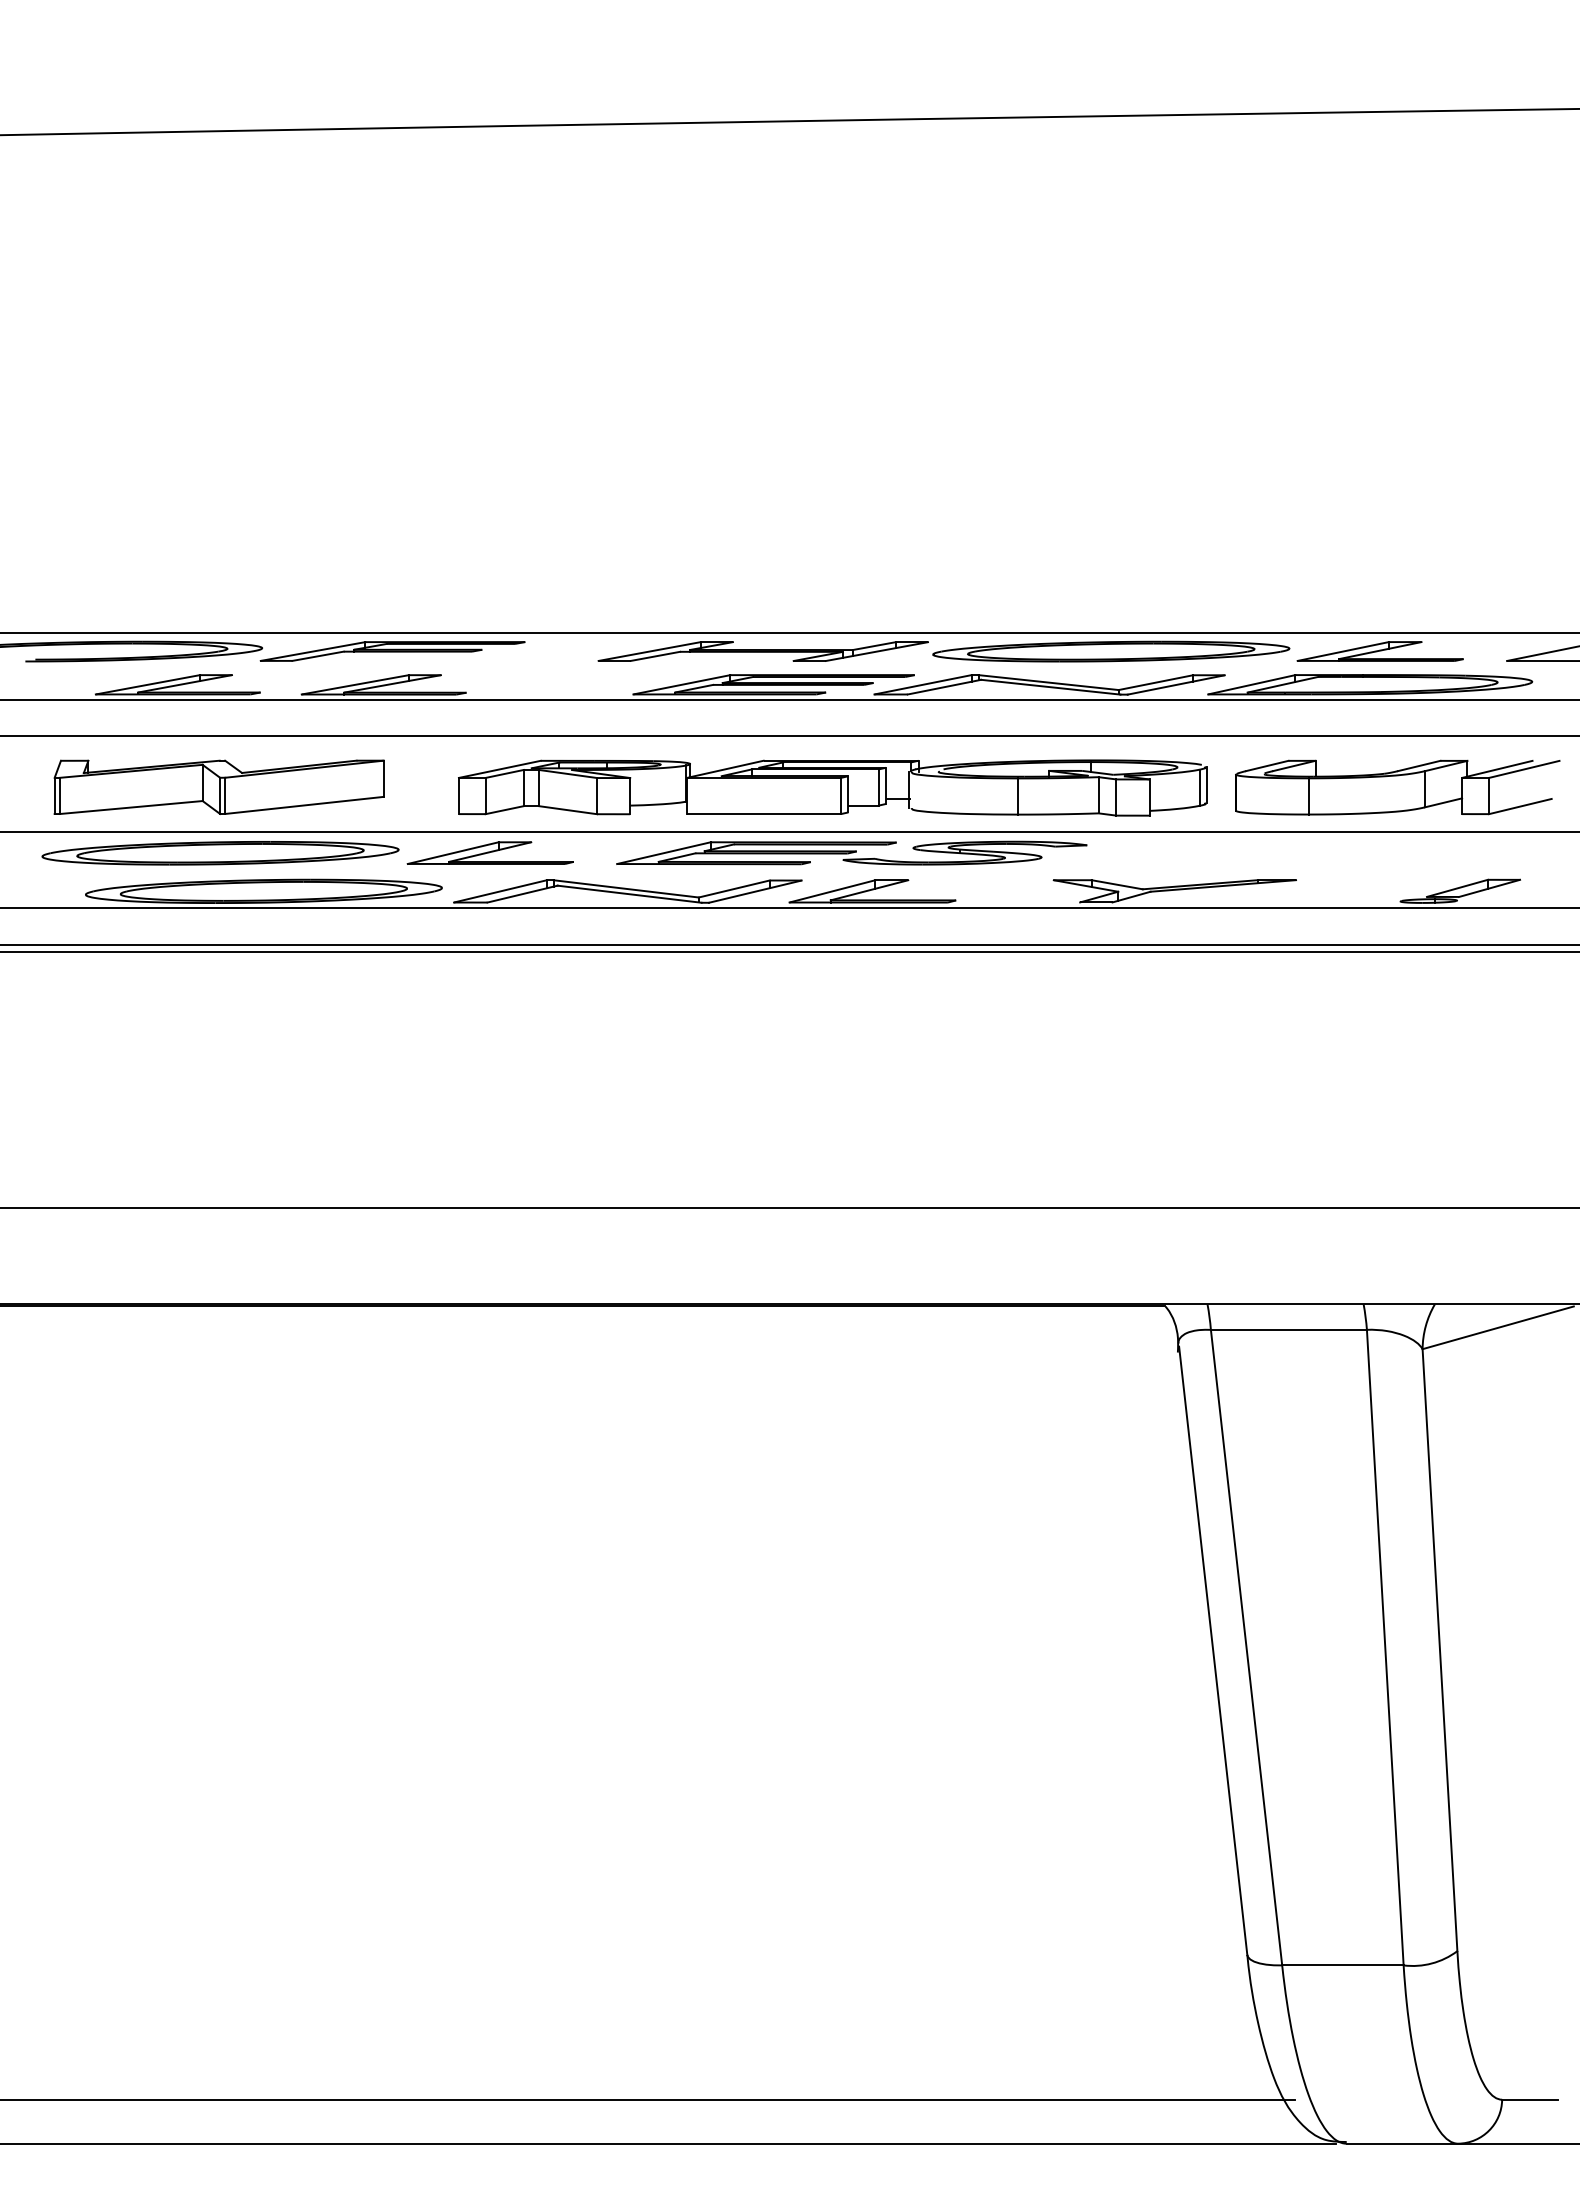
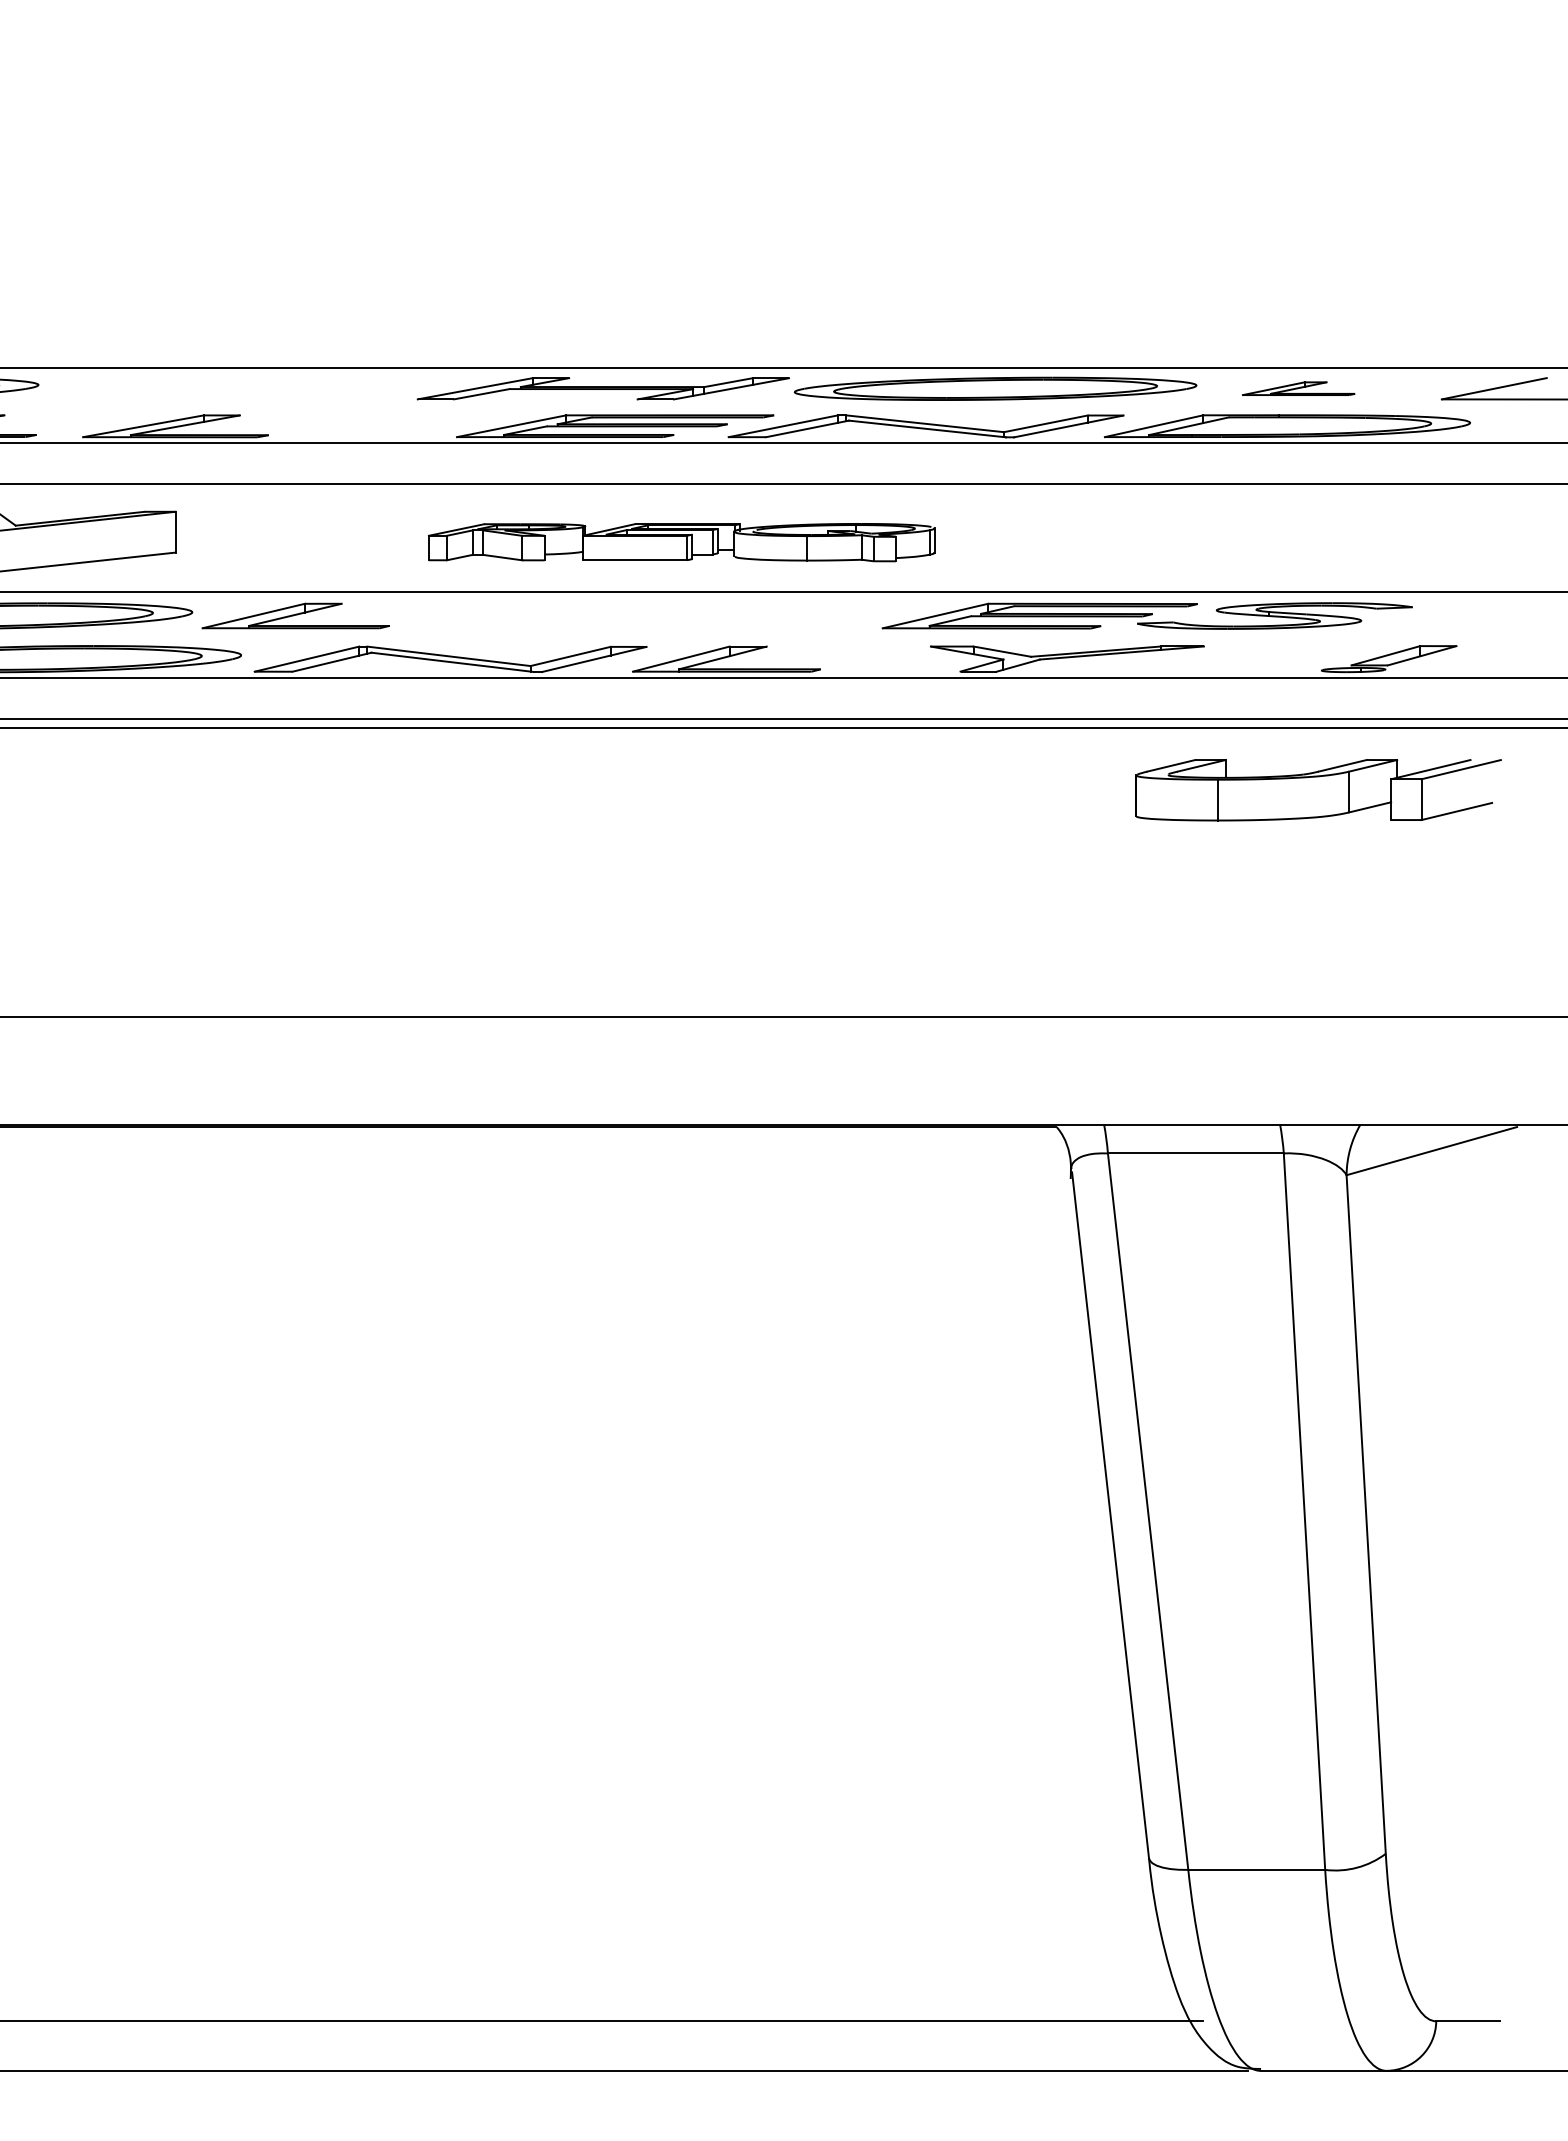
part: (392, 651) -> (185, 388), removed
part: (1379, 651) -> (1297, 388), size x0.6
part: (832, 787) -> (681, 542), size x0.6
part: (1397, 787) -> (1318, 790), moved
part: (851, 852) -> (1146, 615), moved

